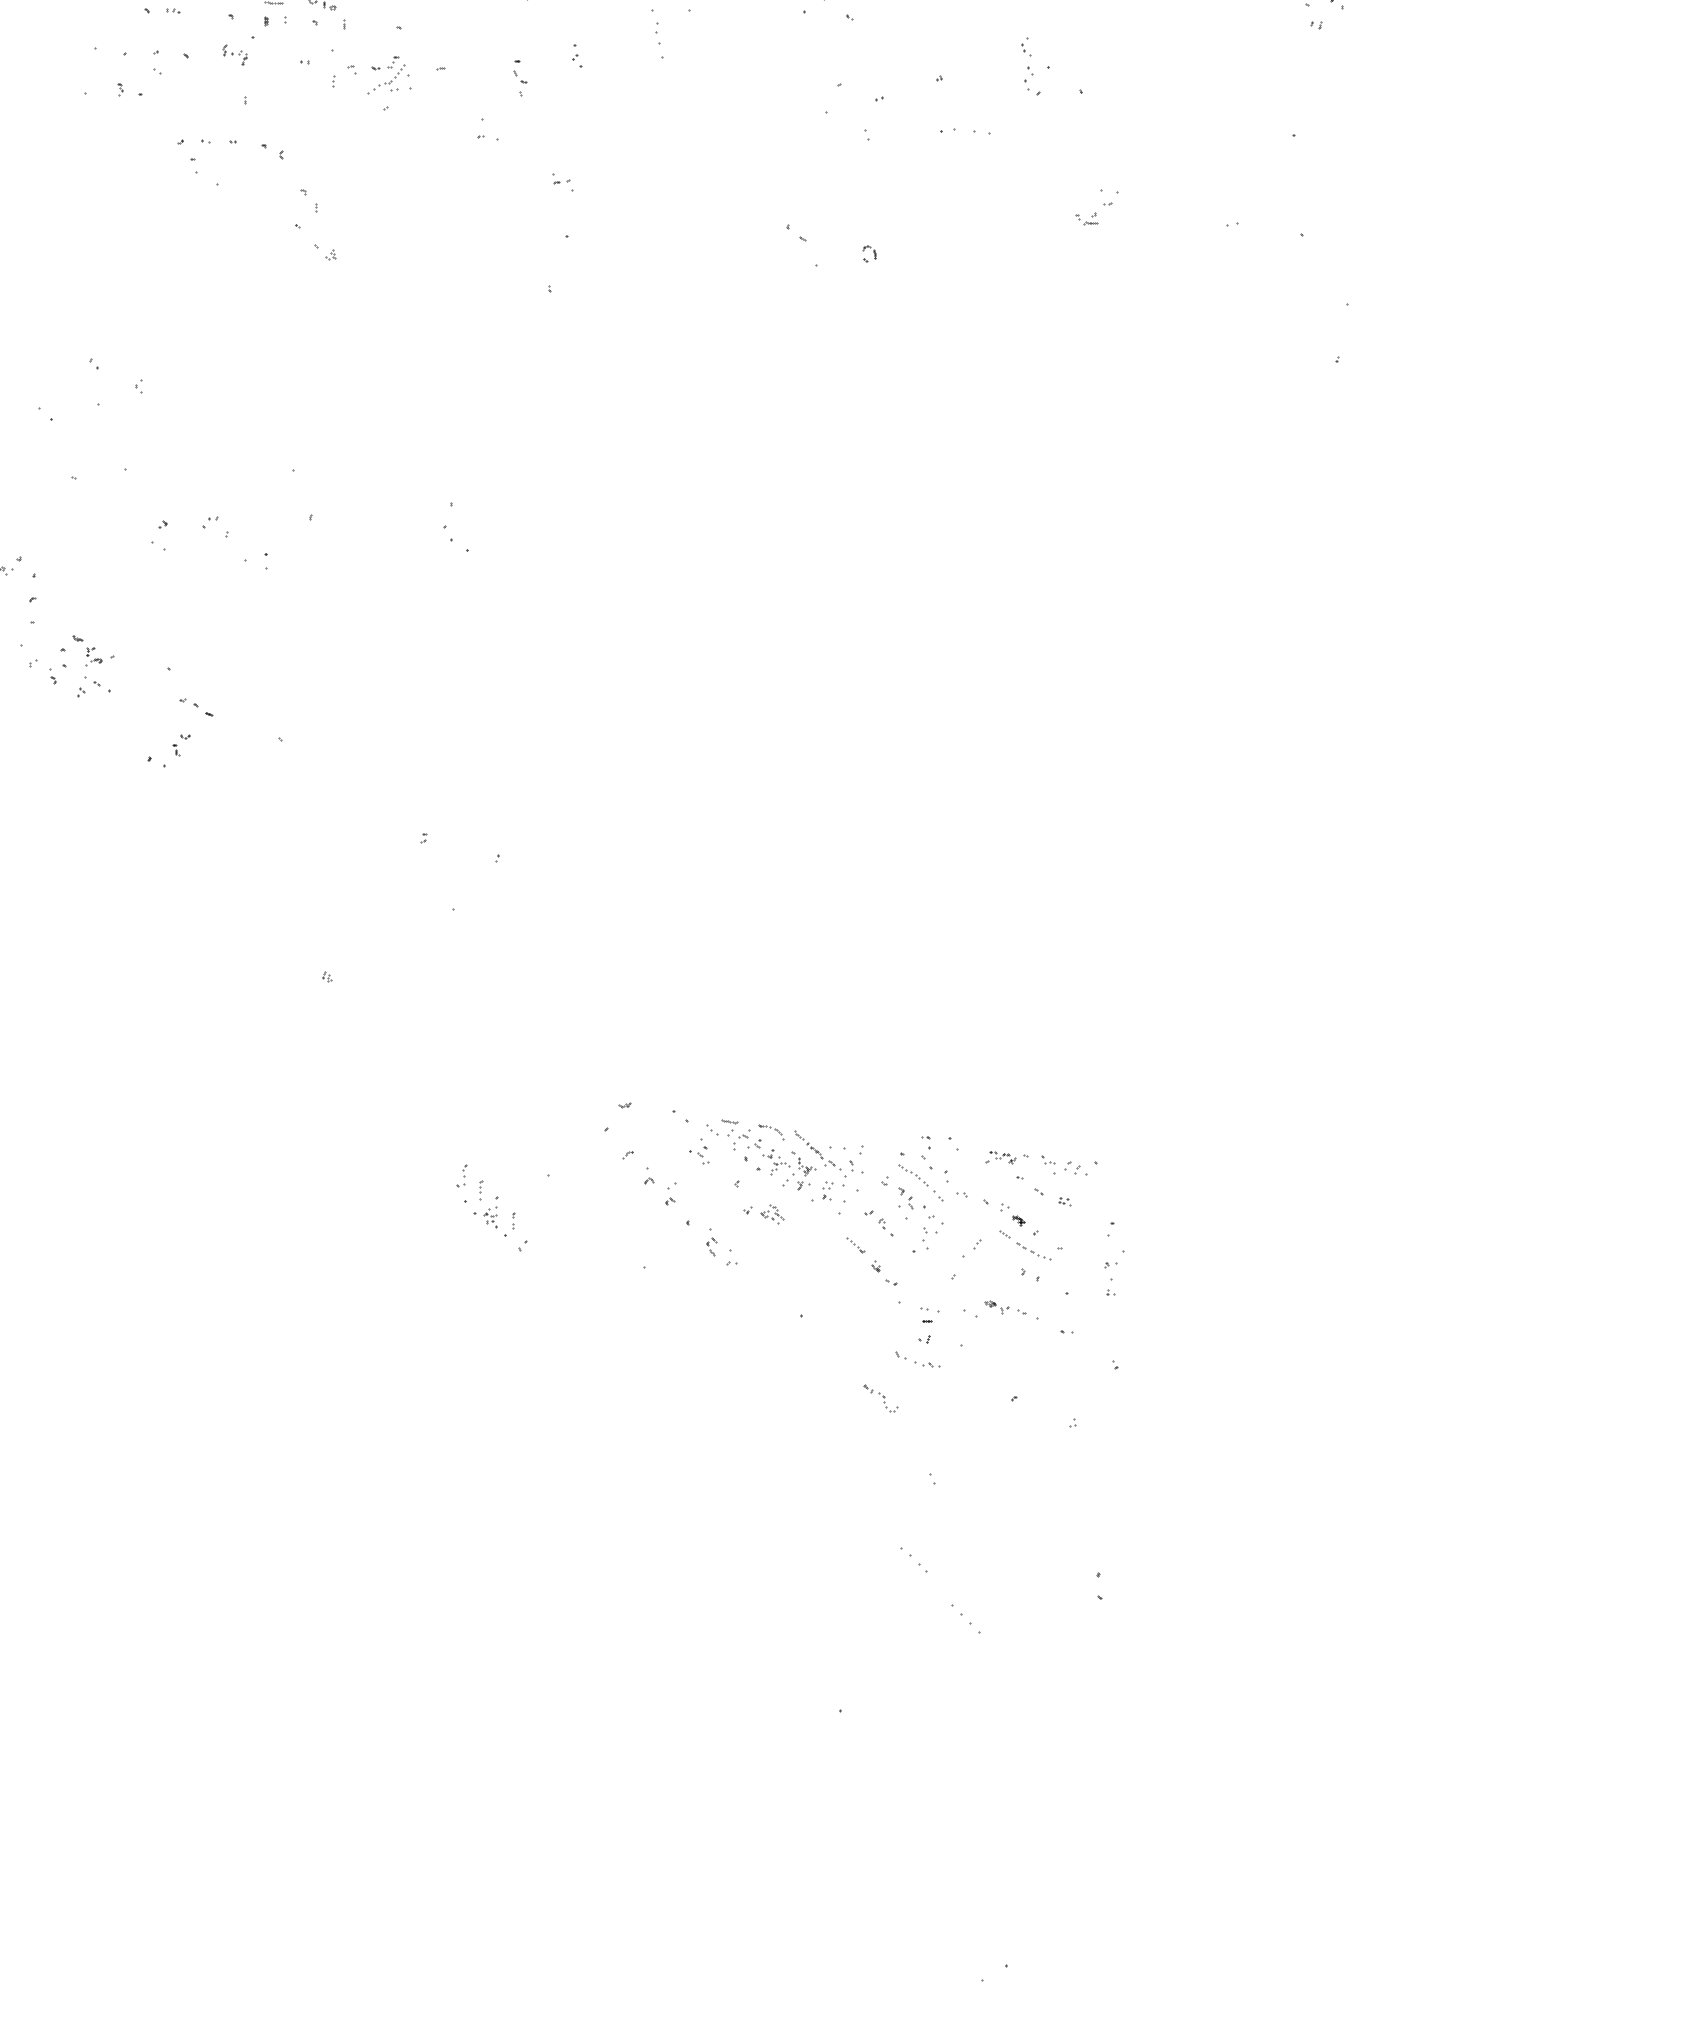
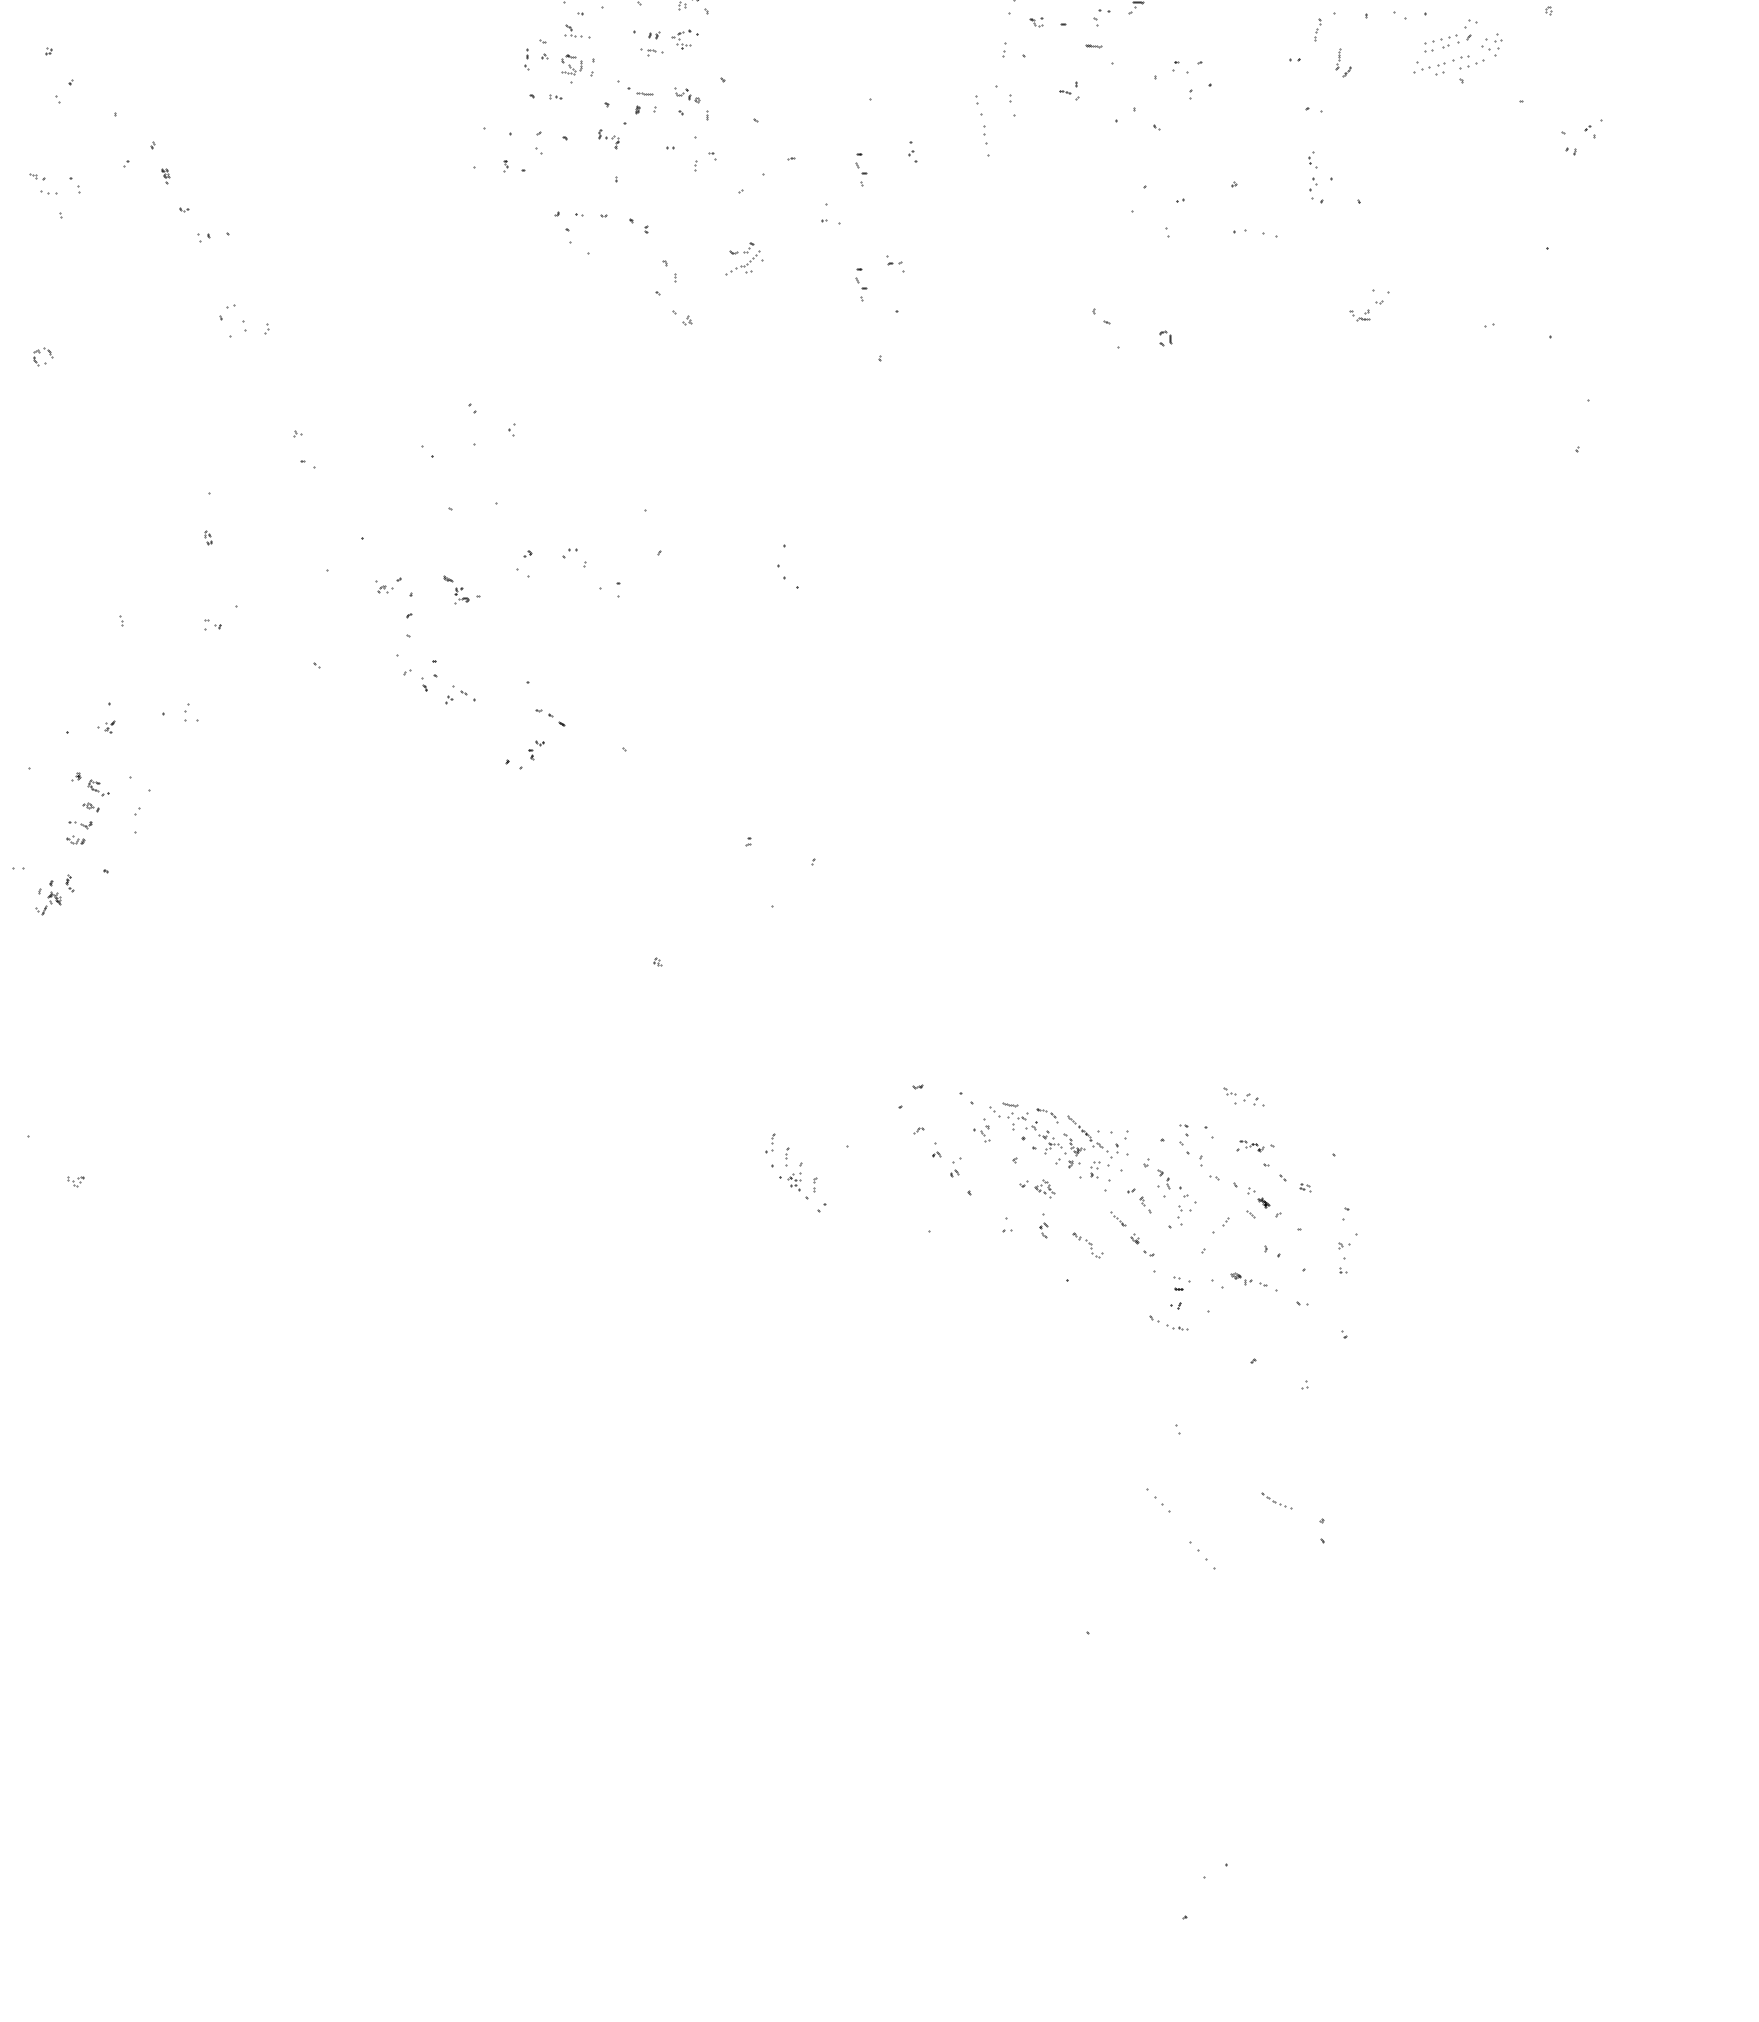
part: (388, 74) -> (744, 258), moved
part: (525, 207) -> (861, 284), added
part: (93, 649) -> (461, 589), moved
part: (1063, 1165) -> (1243, 1096), moved
part: (920, 1183) -> (1177, 1166), removed
part: (711, 1241) -> (1043, 1225), moved
part: (1034, 1250) -> (1276, 1500), moved
part: (880, 1398) -> (1087, 1245), moved

